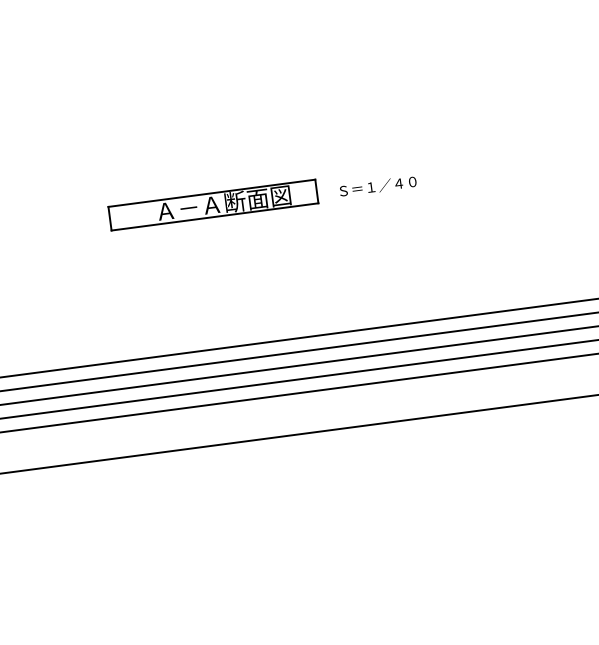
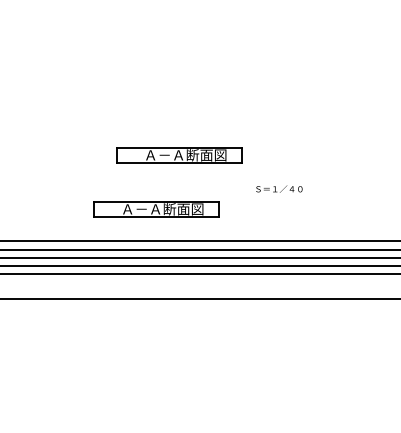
text: (378, 185) -> (279, 188), moved
part: (187, 299) -> (156, 209), added

